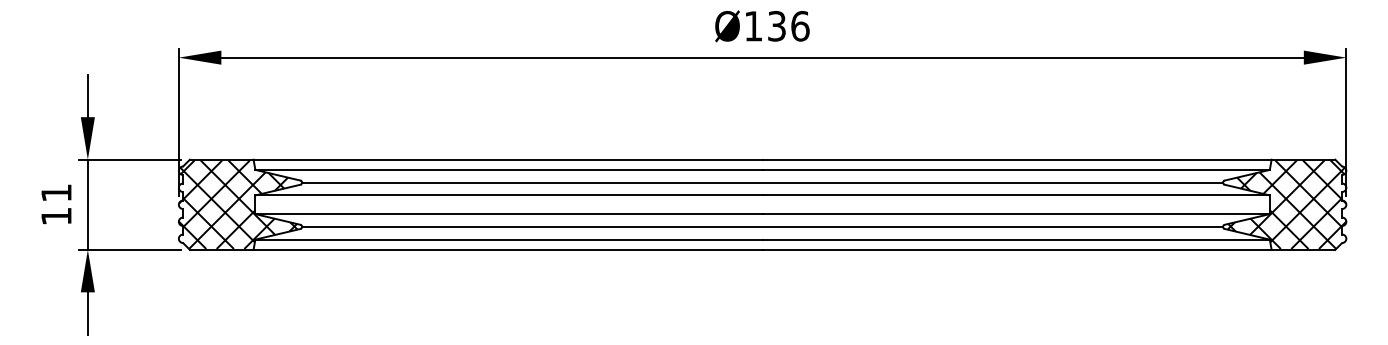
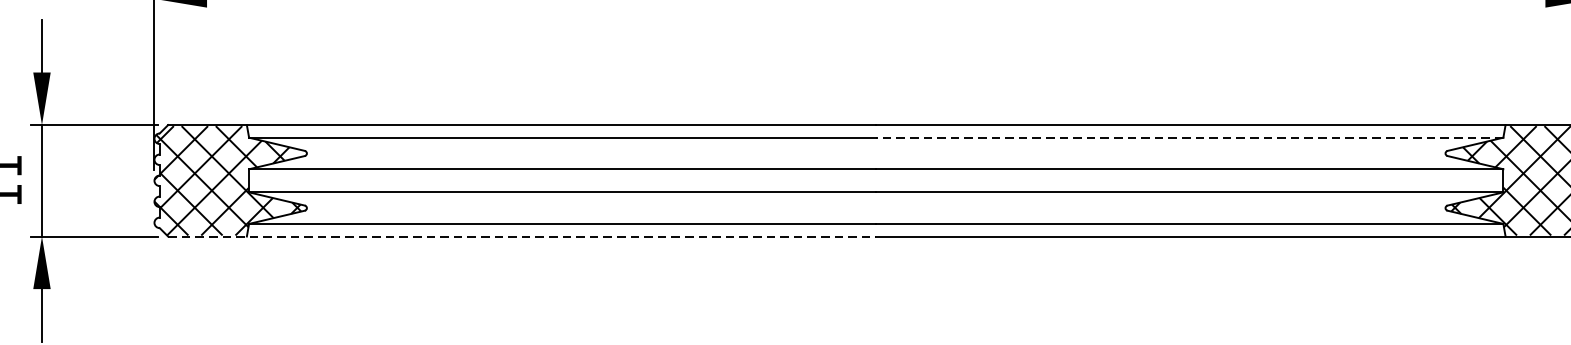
line: (1016, 169) -> (1190, 137), solid -> dashed
line: (762, 182) -> (876, 153), removed
line: (762, 226) -> (876, 207), removed
line: (476, 249) -> (522, 236), solid -> dashed

